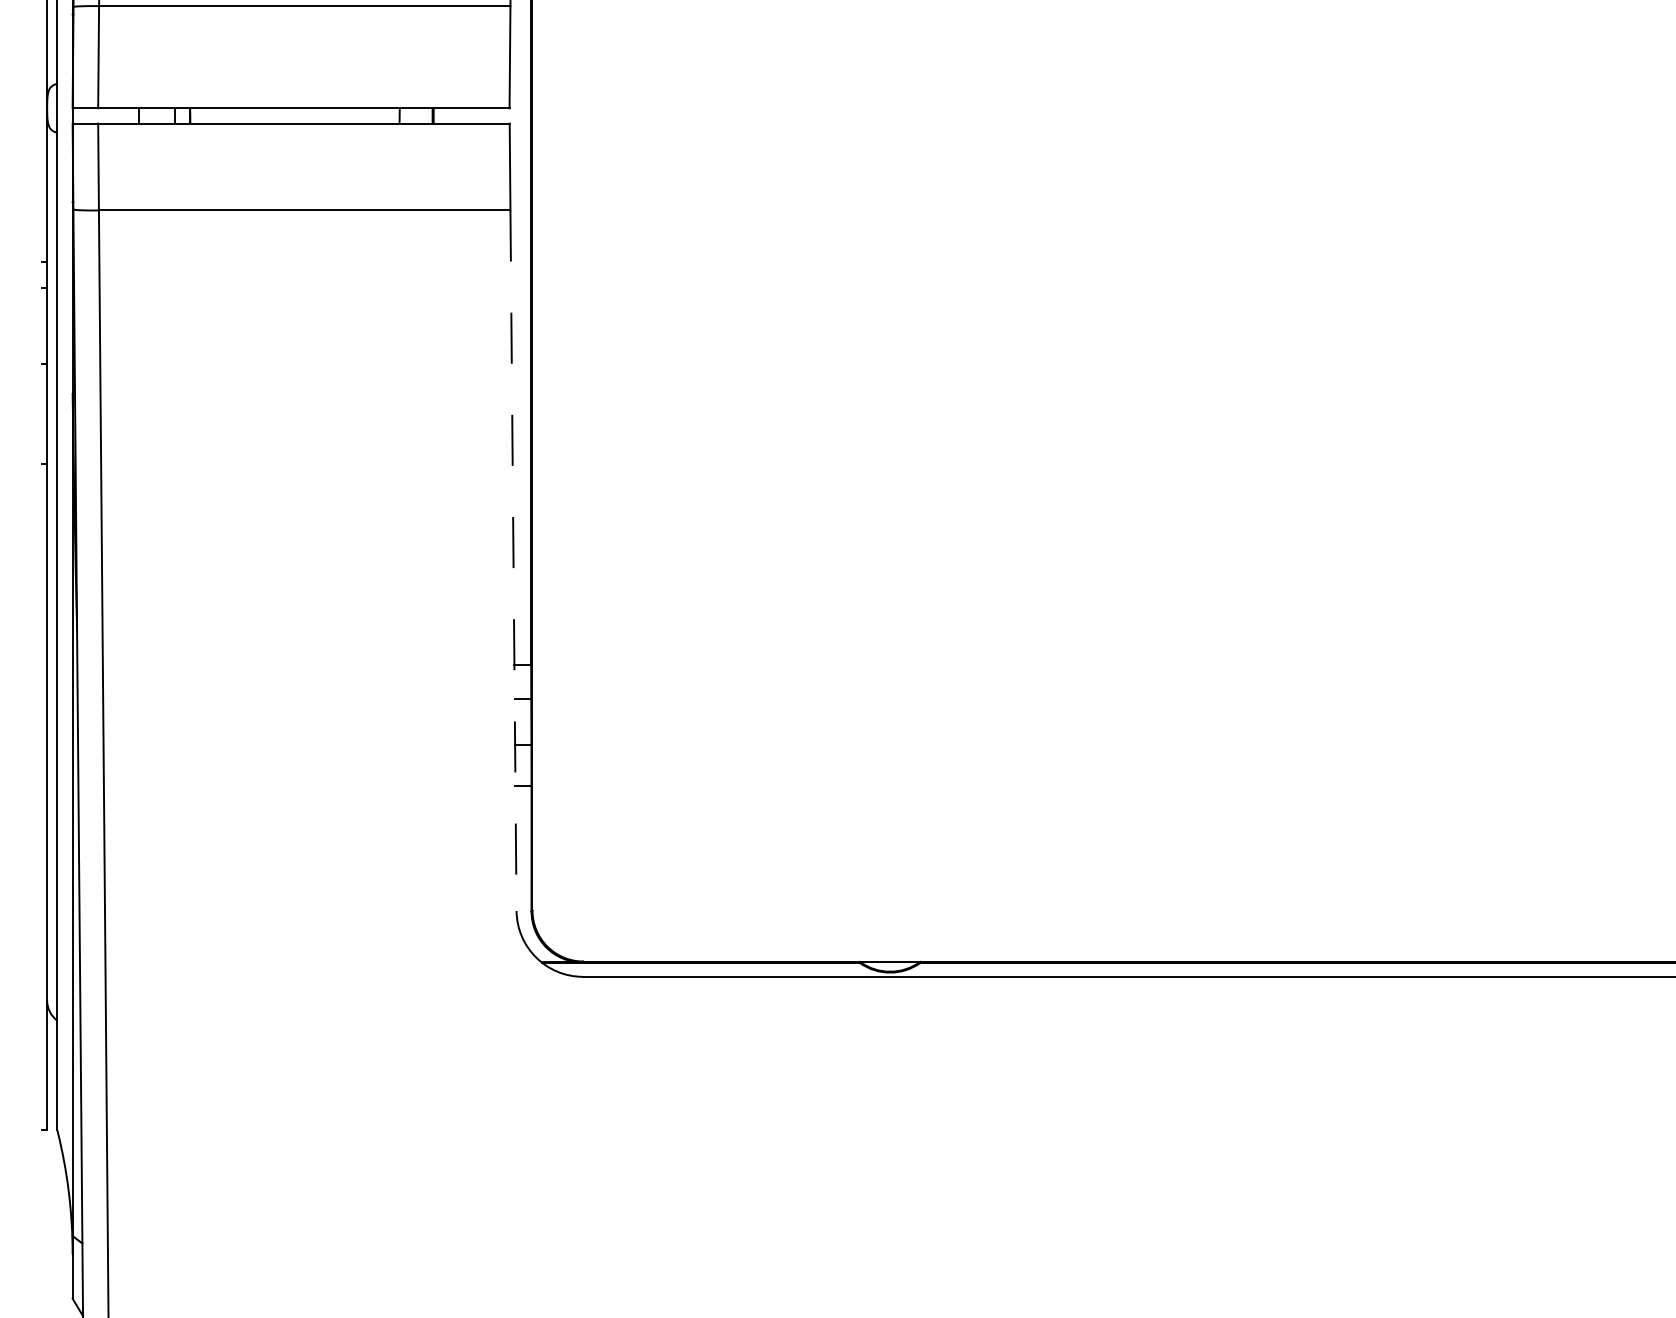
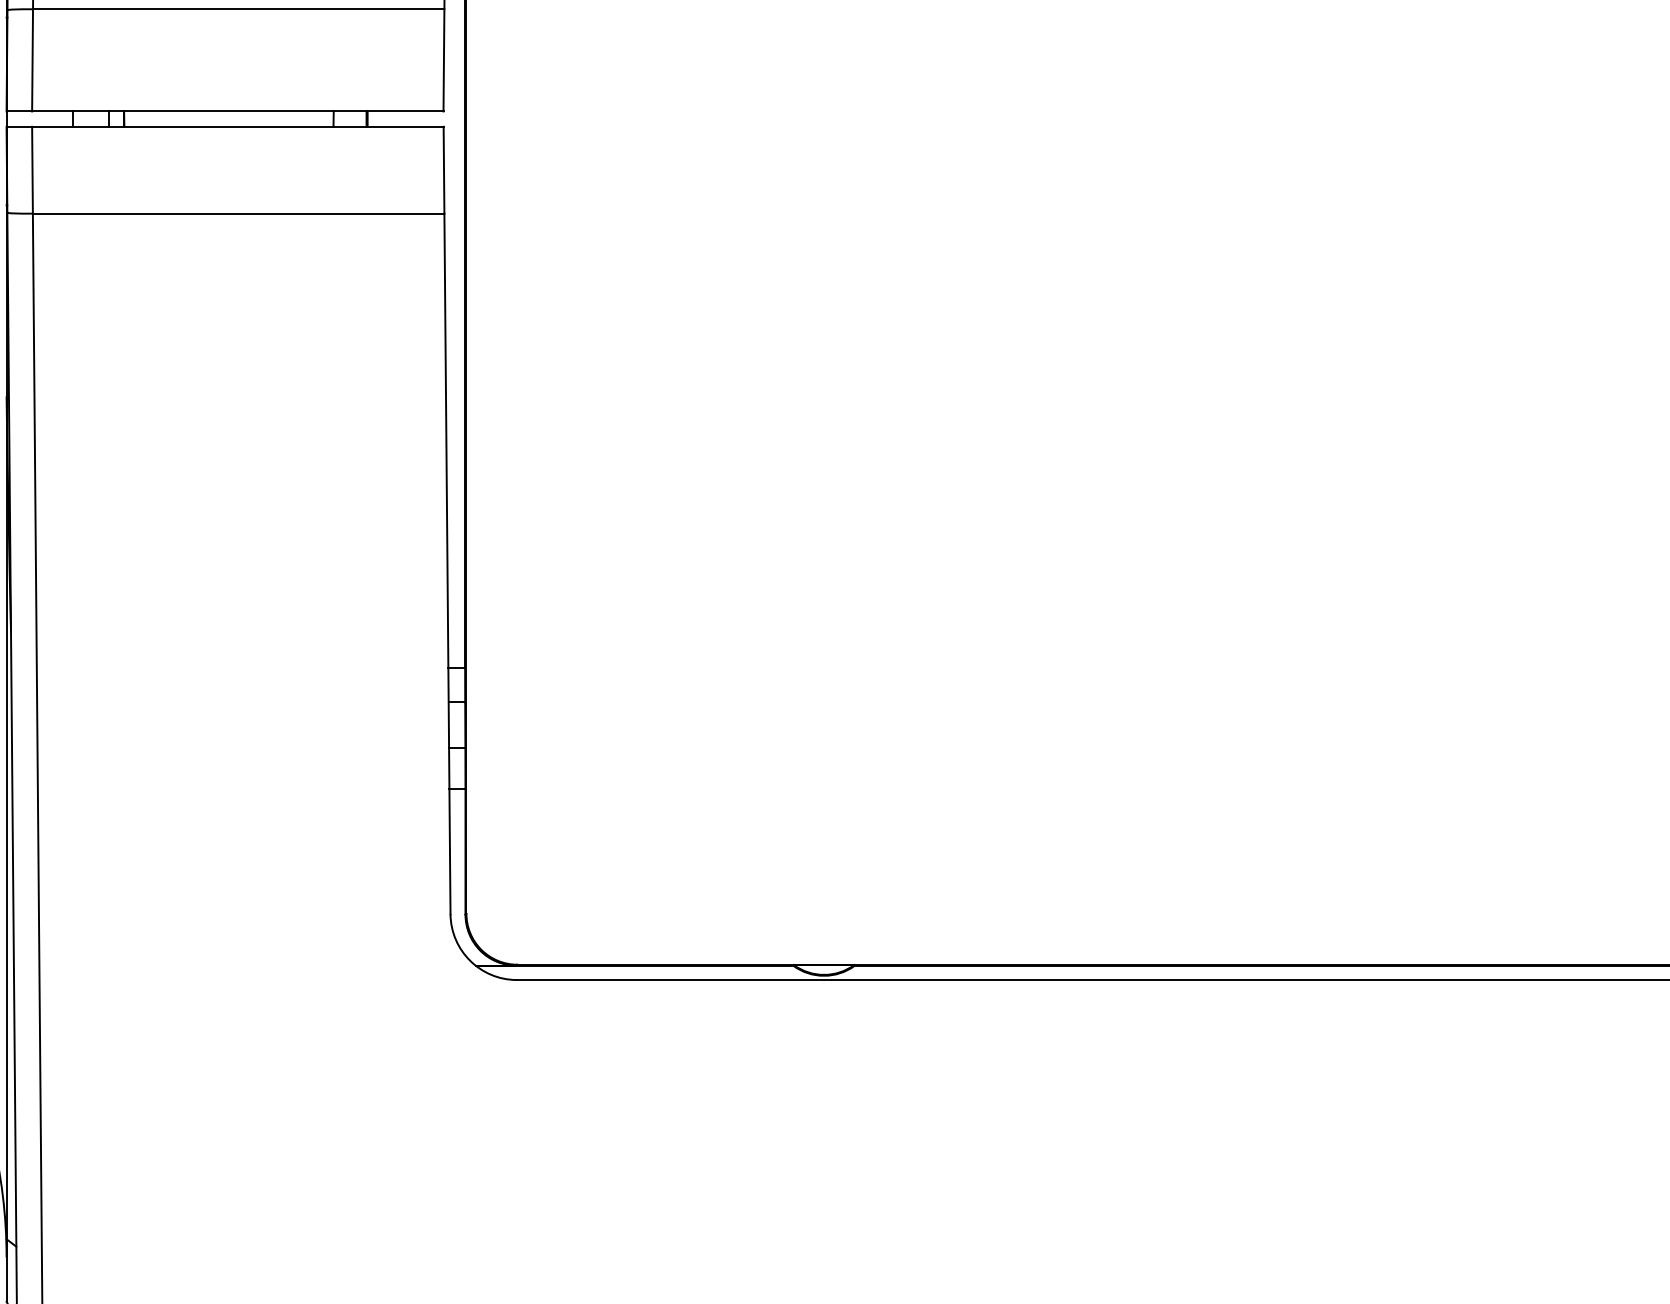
line: (513, 561) -> (447, 564), dashed -> solid

